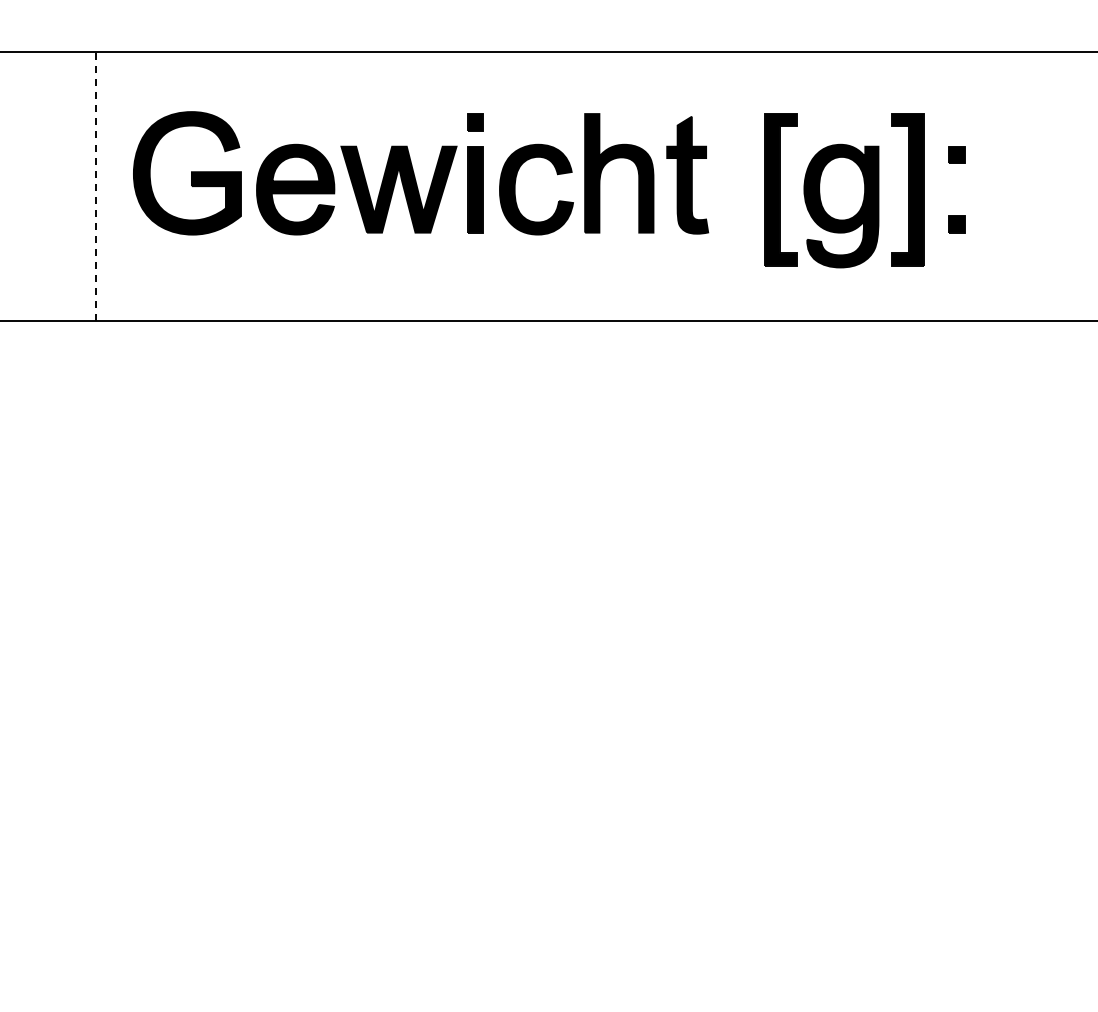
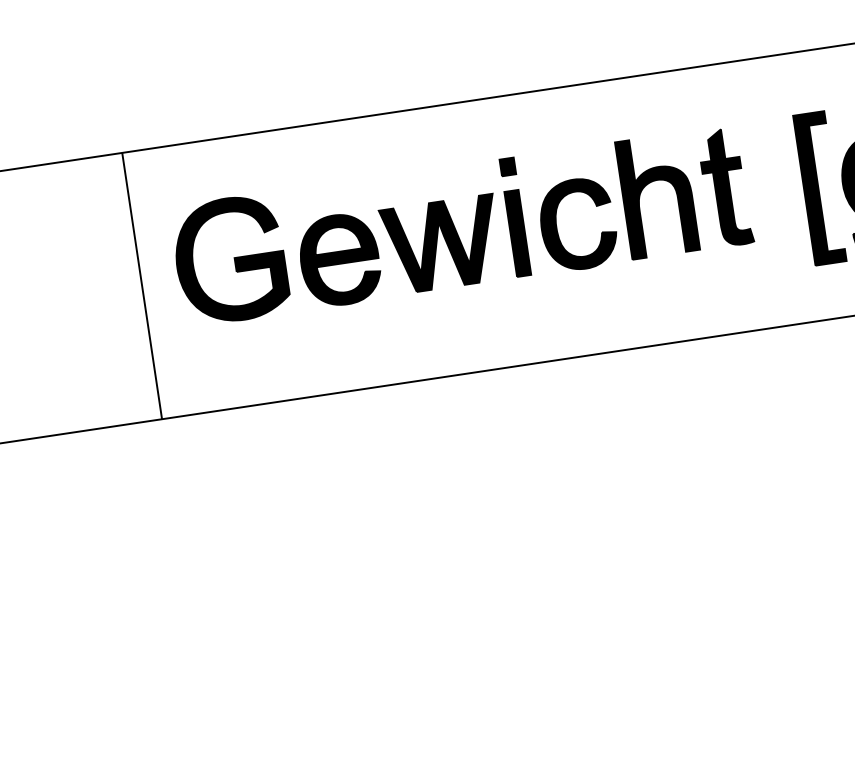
line: (96, 186) -> (142, 286), dashed -> solid

